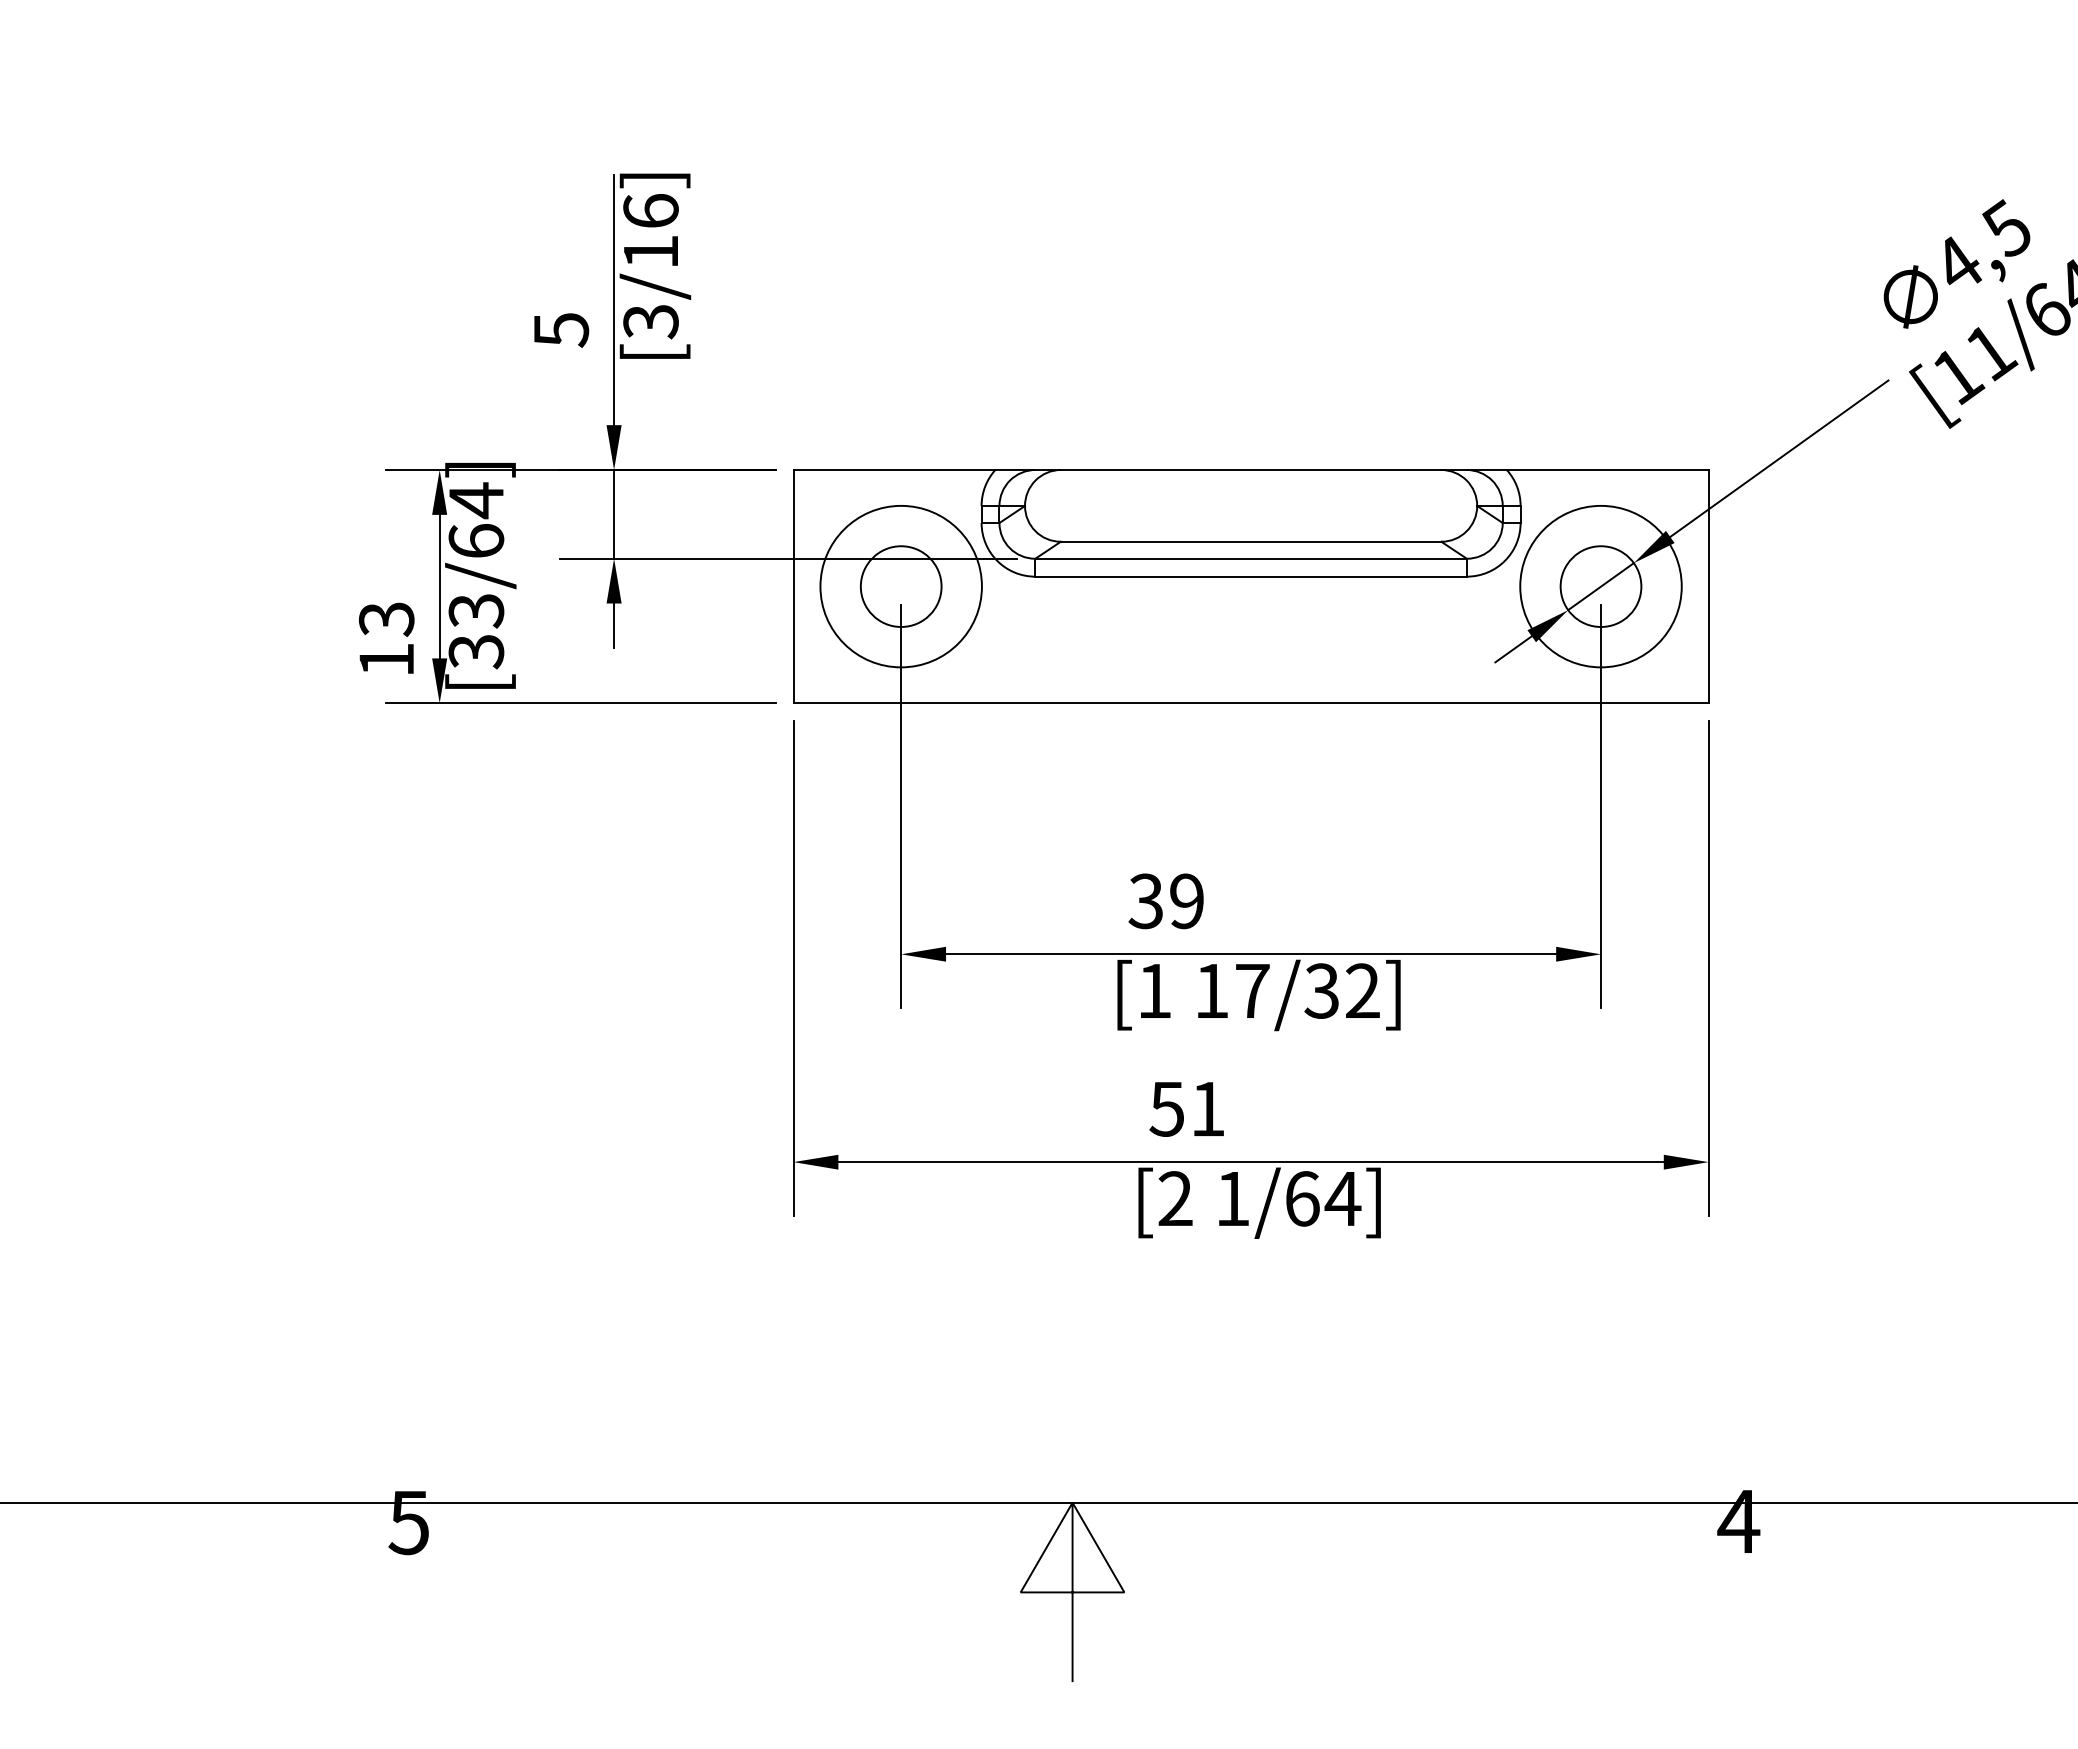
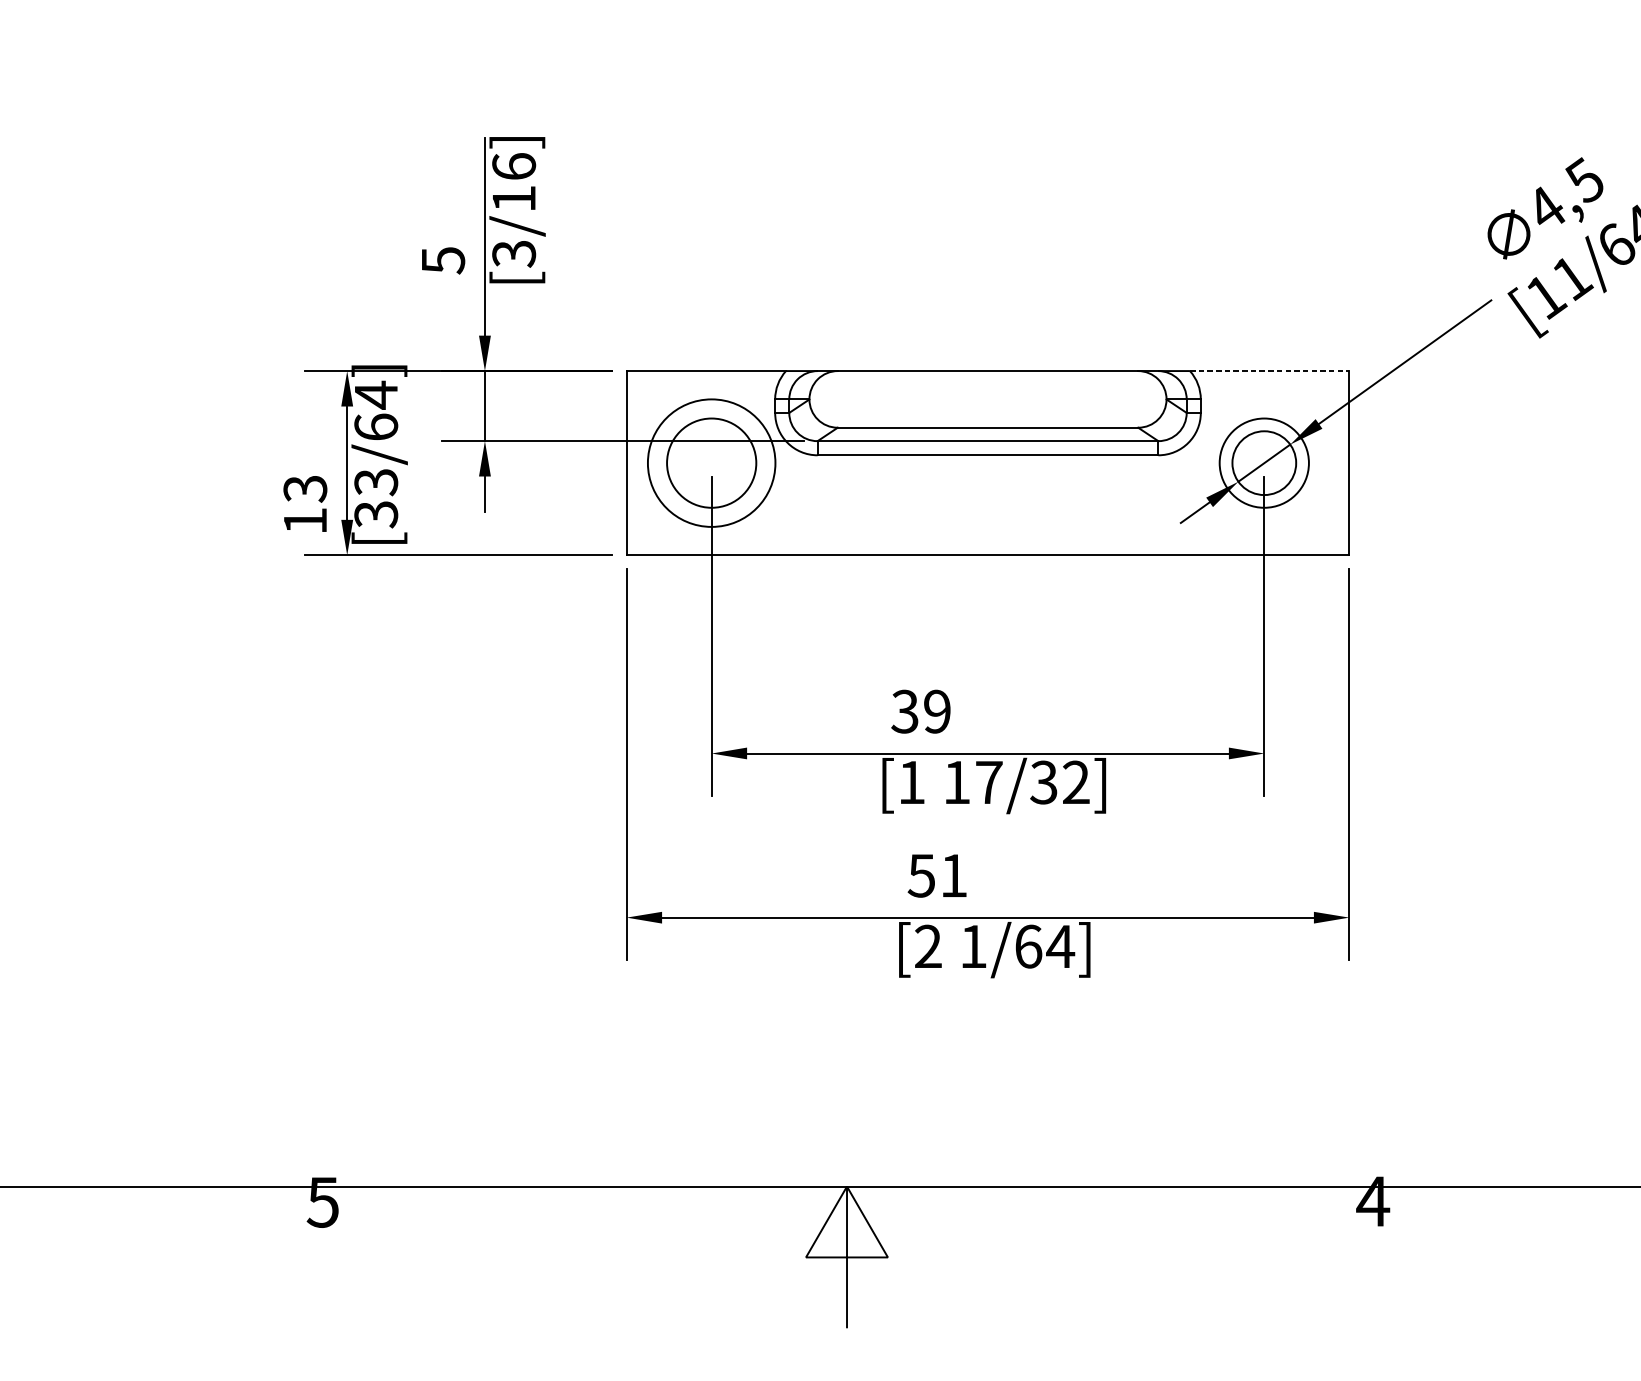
line: (1607, 469) -> (1269, 370), solid -> dashed
circle: (900, 586) -> (711, 463), size x1.4
circle: (1600, 586) -> (1263, 463), size x0.7

